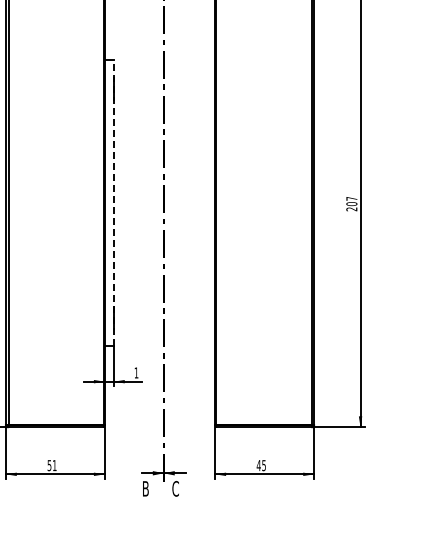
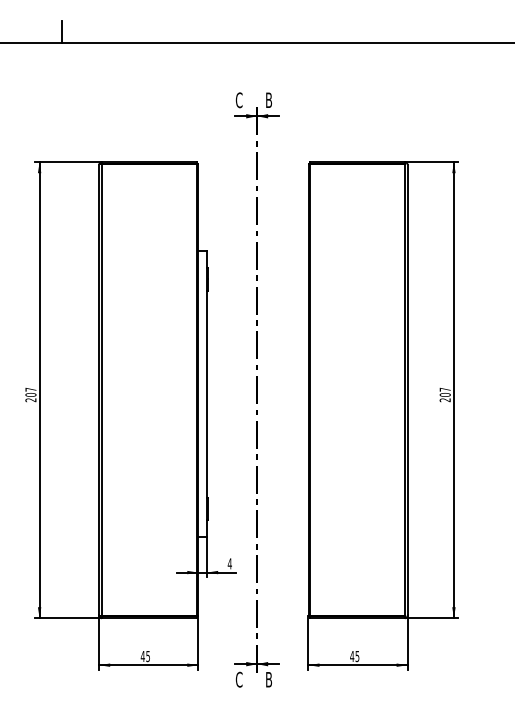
line: (114, 202) -> (207, 393), dashed -> solid
text: (136, 372) -> (229, 563), 1 -> 4
text: (51, 465) -> (144, 656), 51 -> 45
text: (145, 488) -> (238, 679), B -> C
text: (175, 488) -> (268, 679), C -> B

